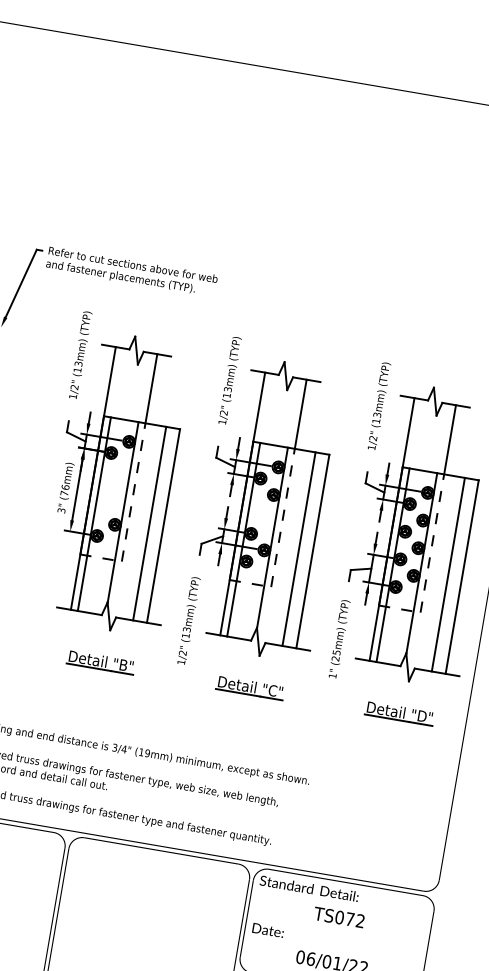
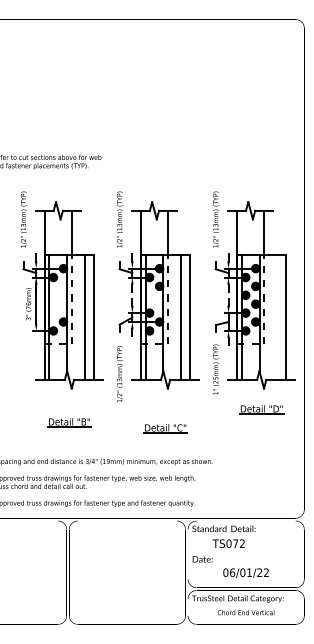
line: (448, 574) -> (277, 317), removed
part: (101, 662) -> (69, 422), moved
part: (250, 687) -> (165, 428), moved
text: (338, 917) -> (228, 543), moved

